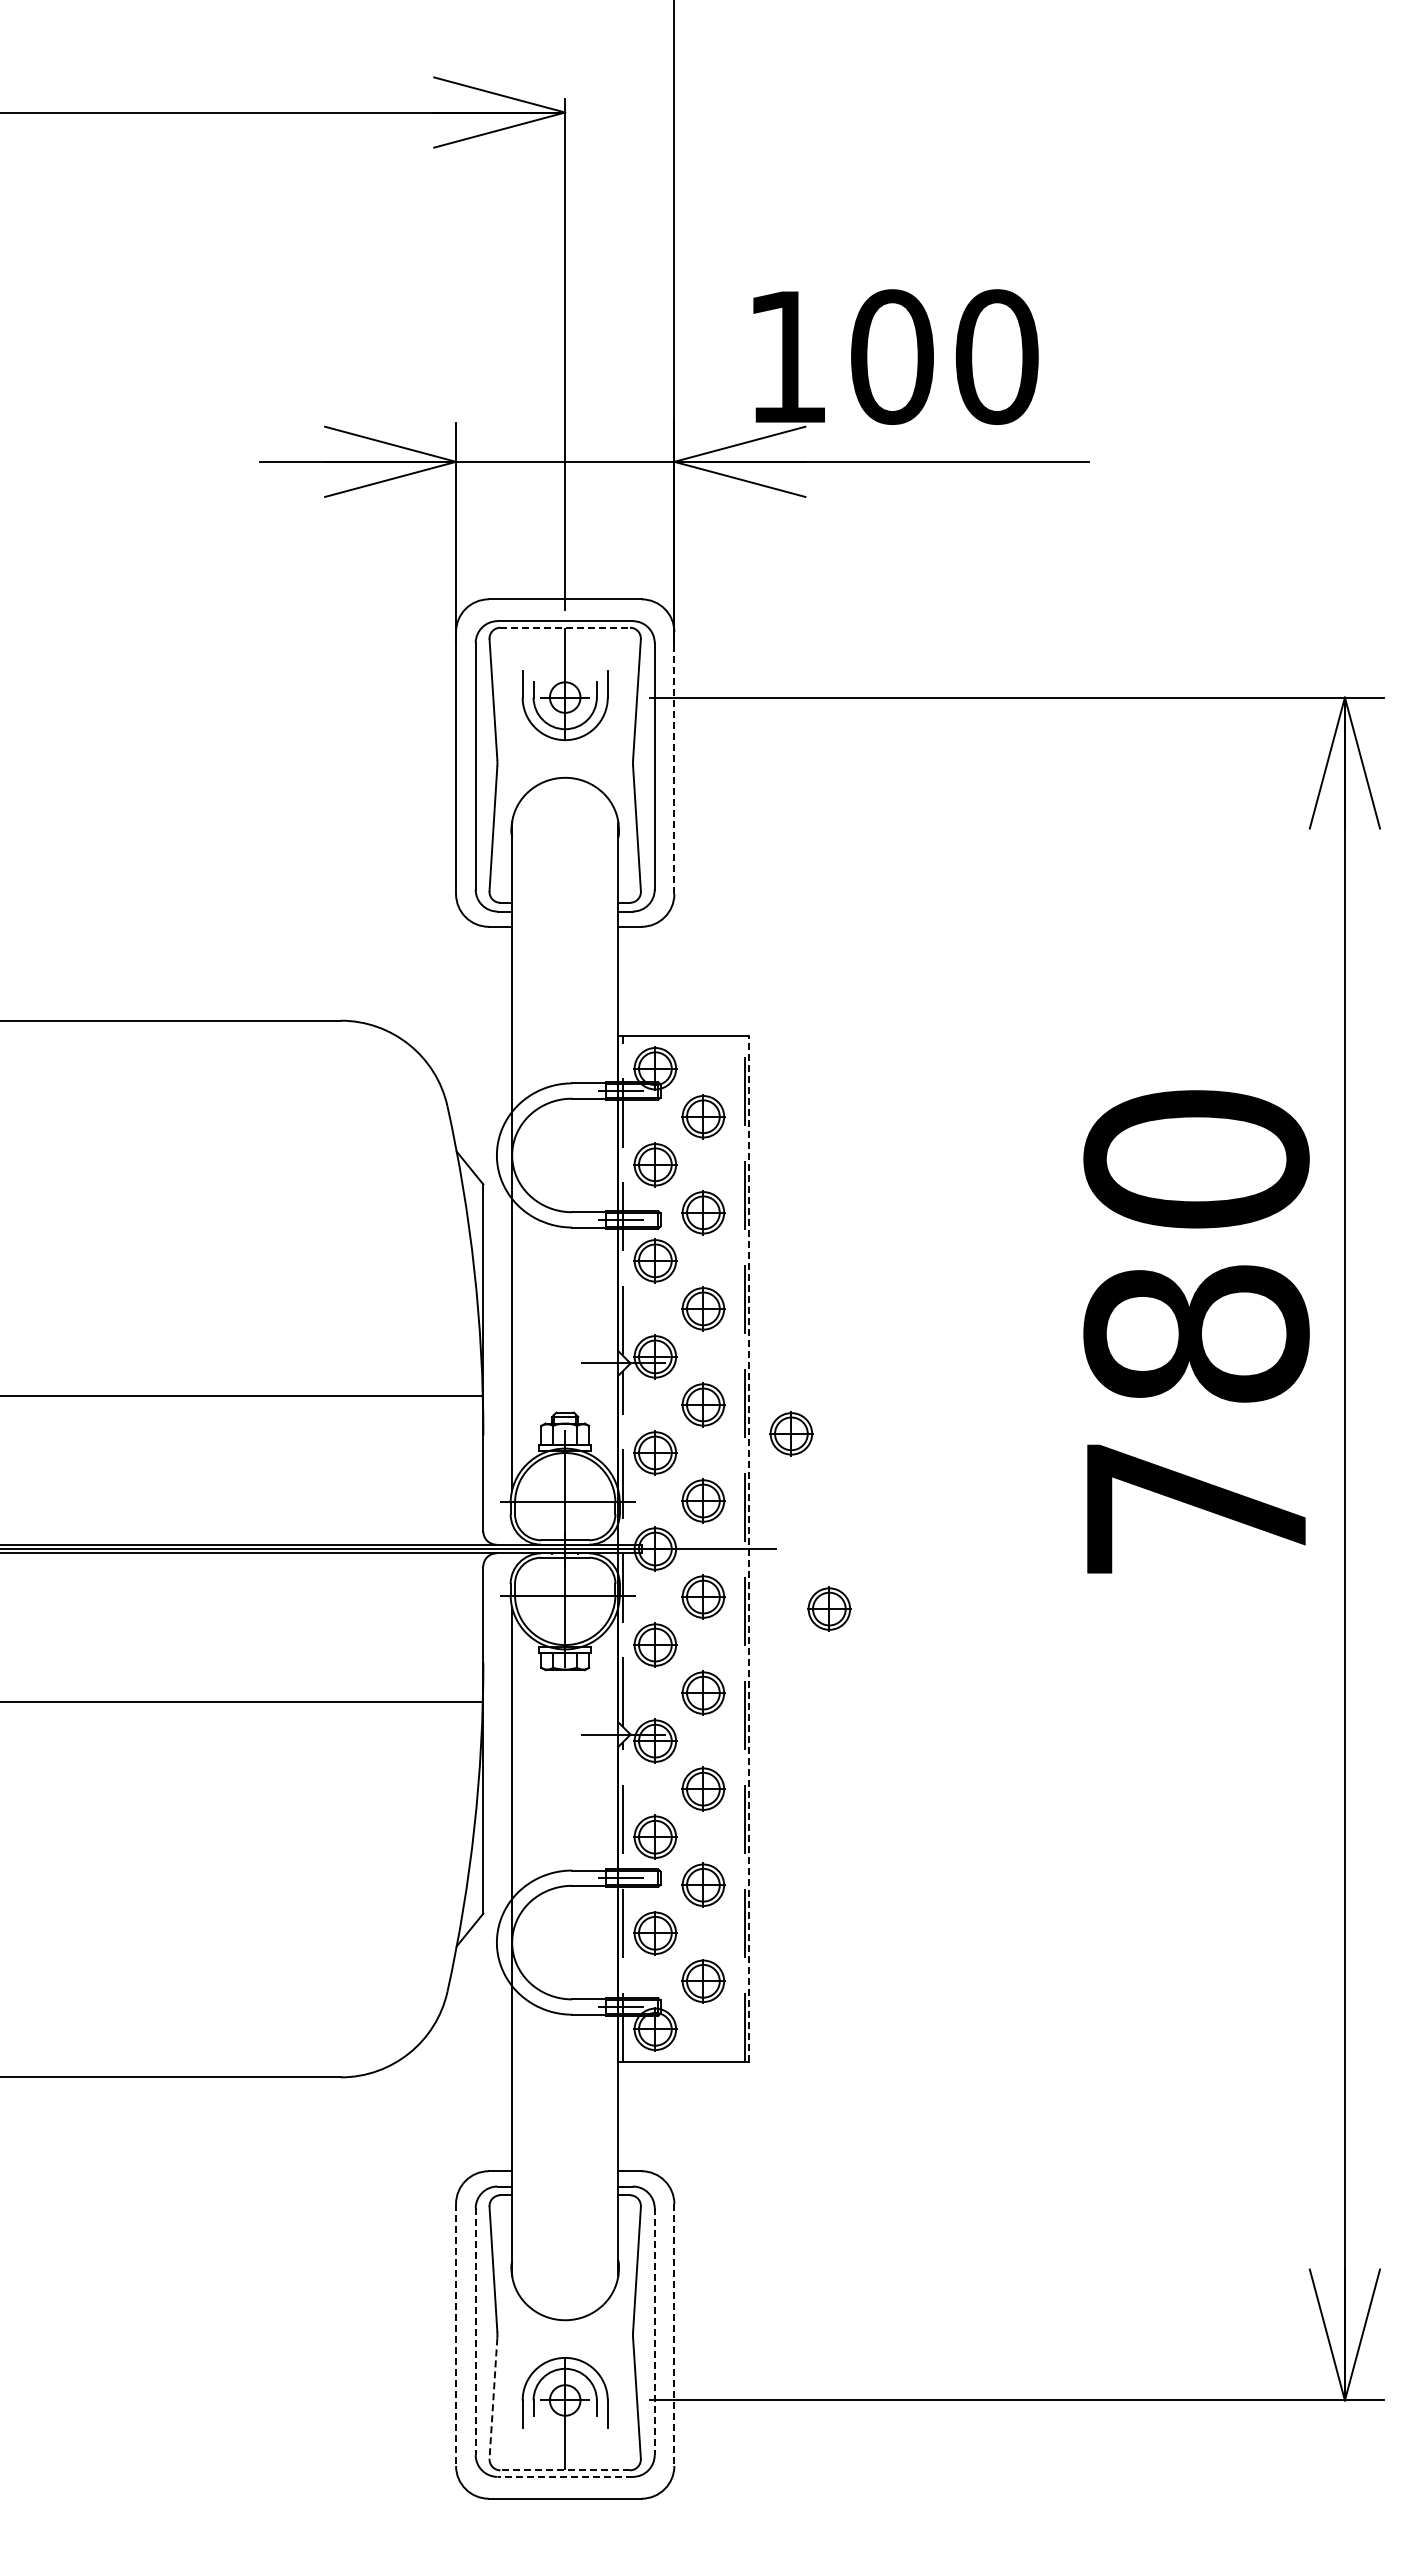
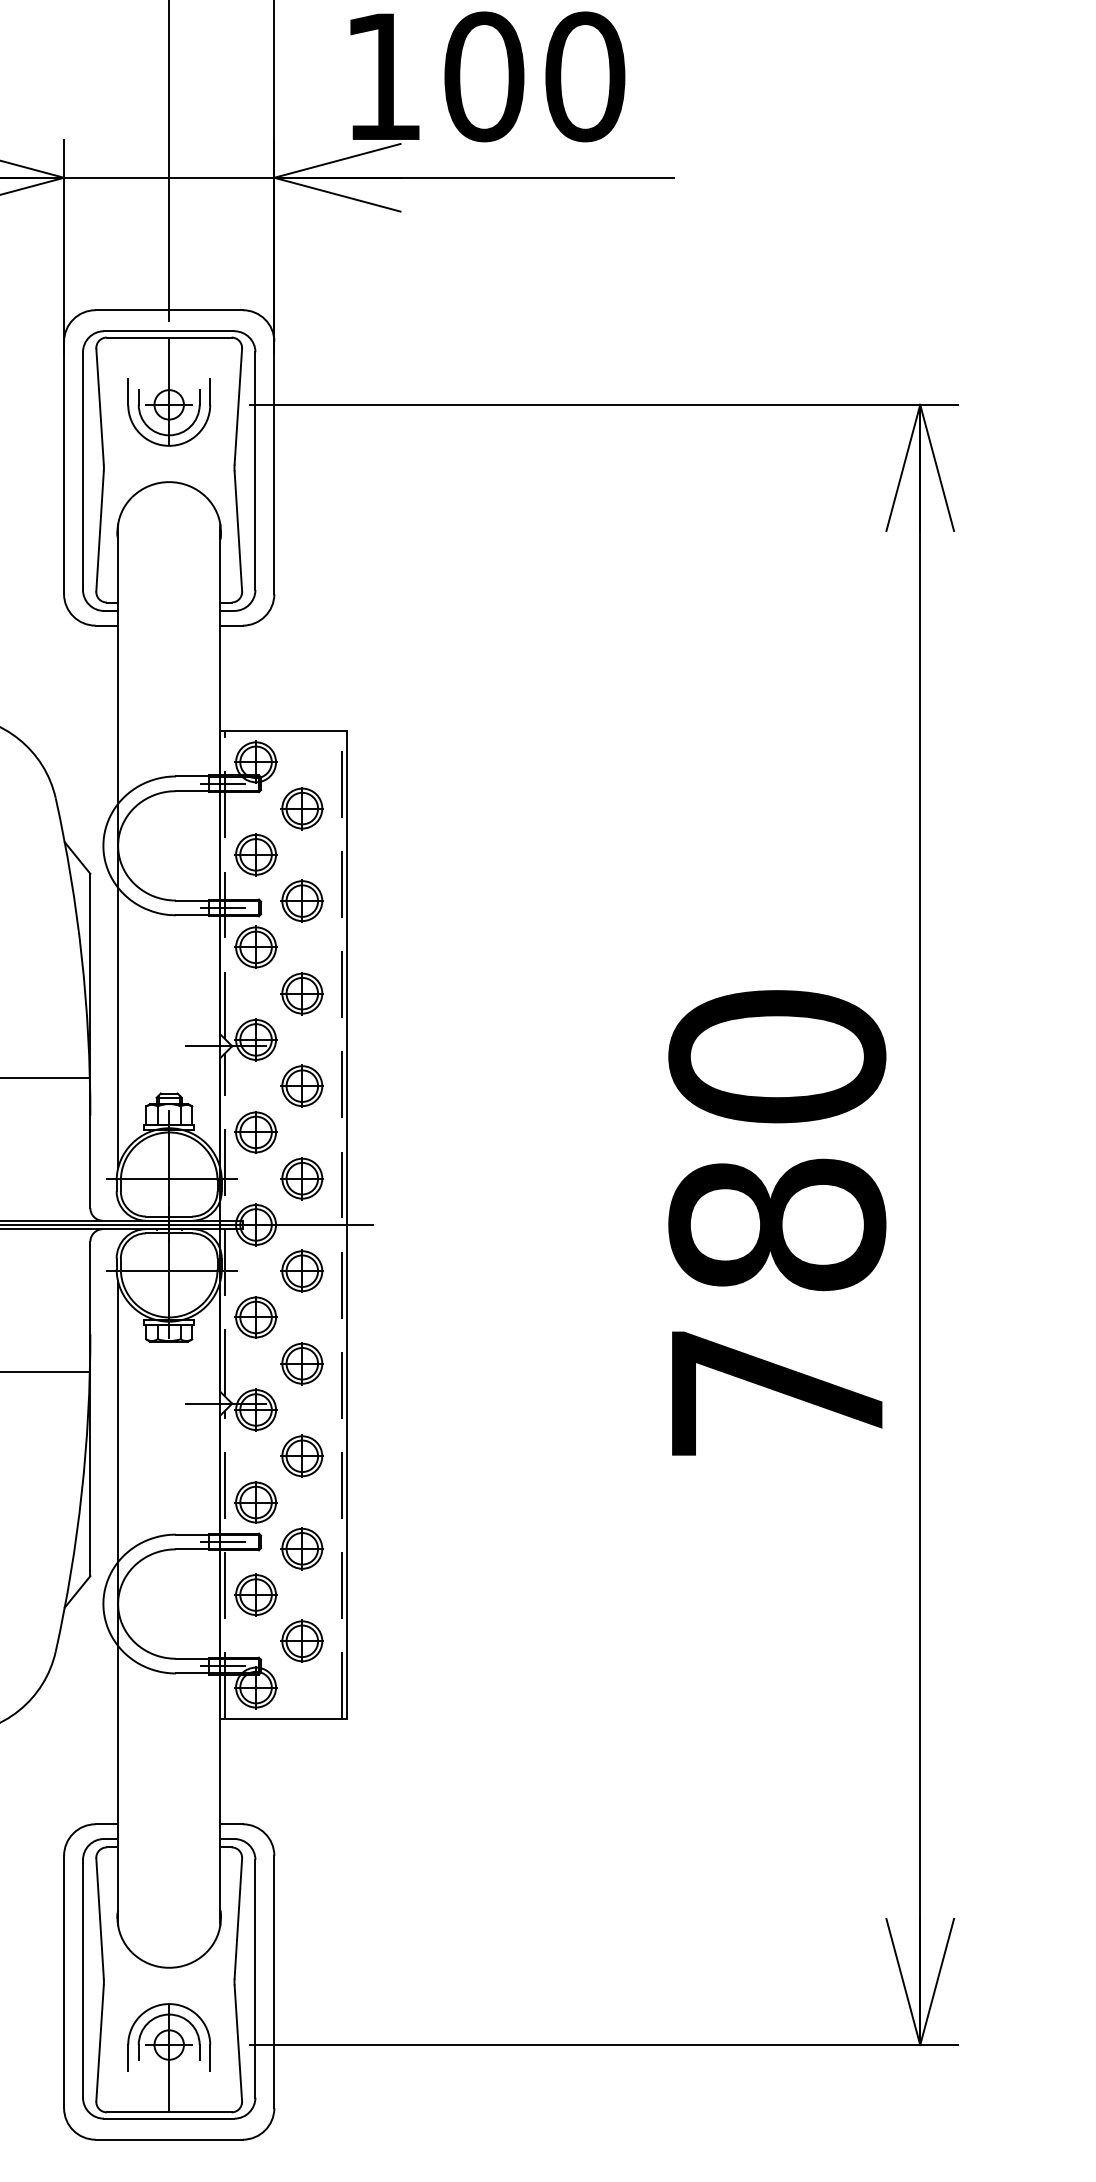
line: (565, 627) -> (169, 337), dashed -> solid
line: (674, 763) -> (274, 468), dashed -> solid
text: (1196, 1331) -> (777, 1222), moved
part: (791, 1433) -> (387, 1113), removed
line: (749, 1548) -> (346, 1224), dashed -> solid
part: (829, 1608) -> (423, 1282), removed
line: (475, 2332) -> (82, 1979), dashed -> solid
line: (654, 2332) -> (255, 1979), dashed -> solid
line: (456, 2334) -> (64, 1981), dashed -> solid
line: (674, 2334) -> (274, 1981), dashed -> solid
line: (493, 2399) -> (100, 2044), dashed -> solid
line: (565, 2470) -> (169, 2112), dashed -> solid
line: (565, 2476) -> (169, 2118), dashed -> solid

